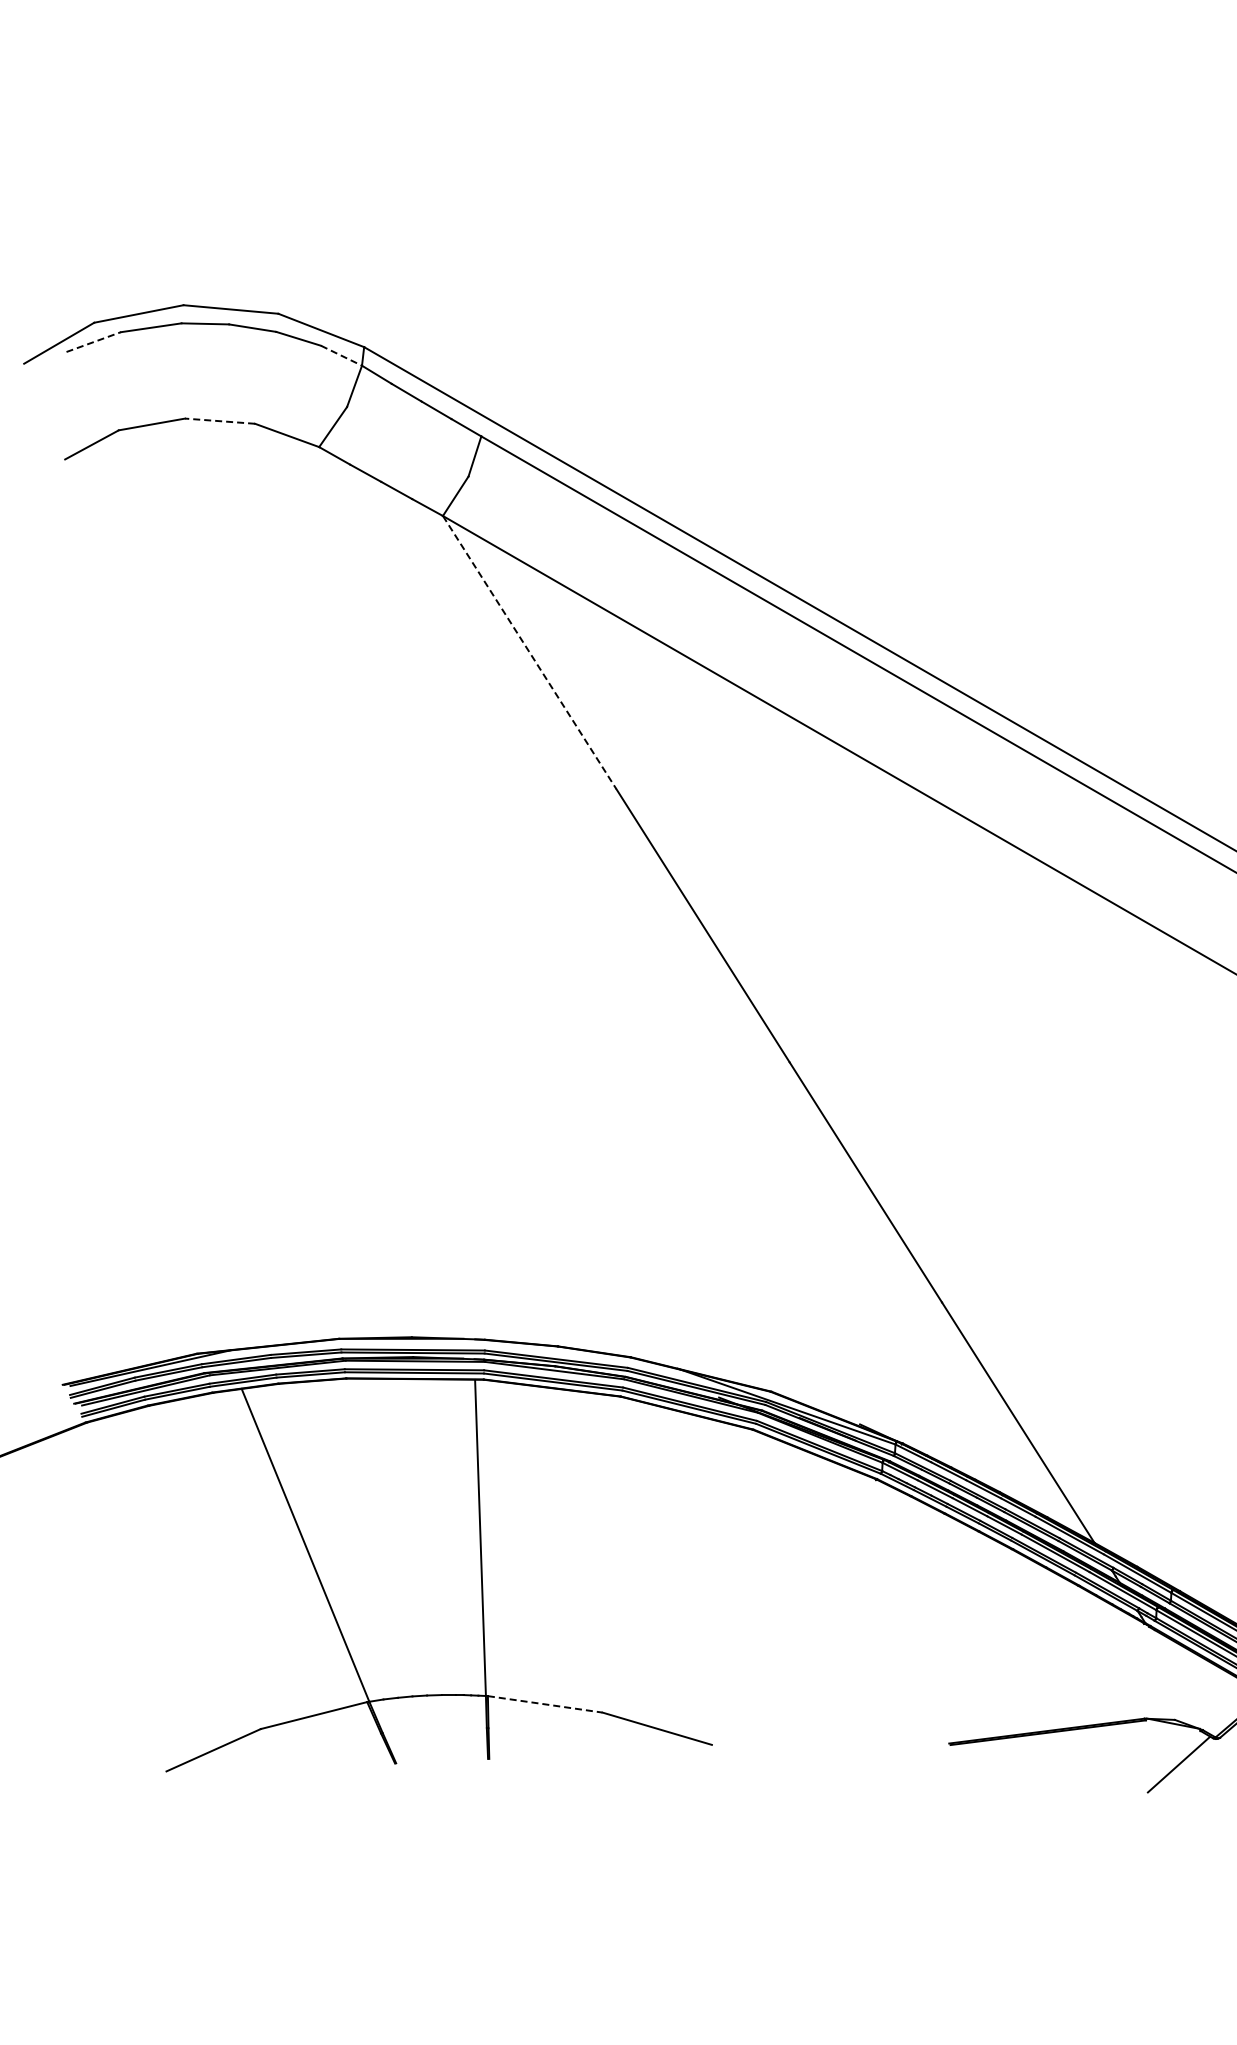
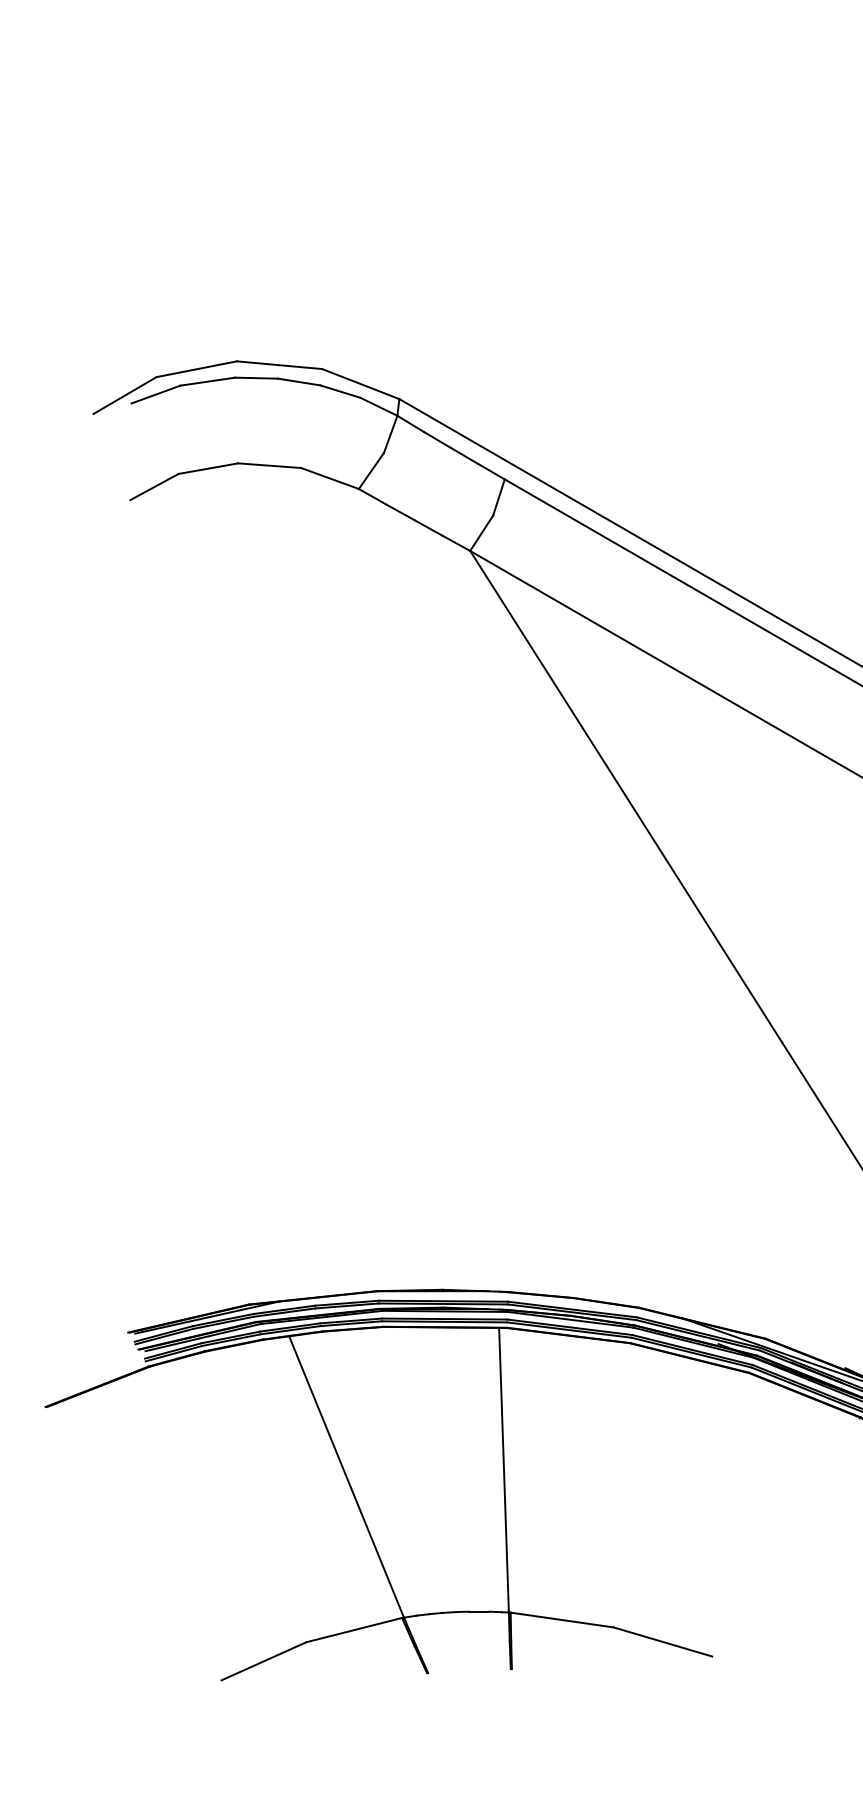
line: (93, 342) -> (155, 394), dashed -> solid
line: (341, 355) -> (378, 406), dashed -> solid
line: (219, 421) -> (269, 465), dashed -> solid
line: (529, 652) -> (548, 673), dashed -> solid
line: (545, 1704) -> (562, 1620), dashed -> solid

